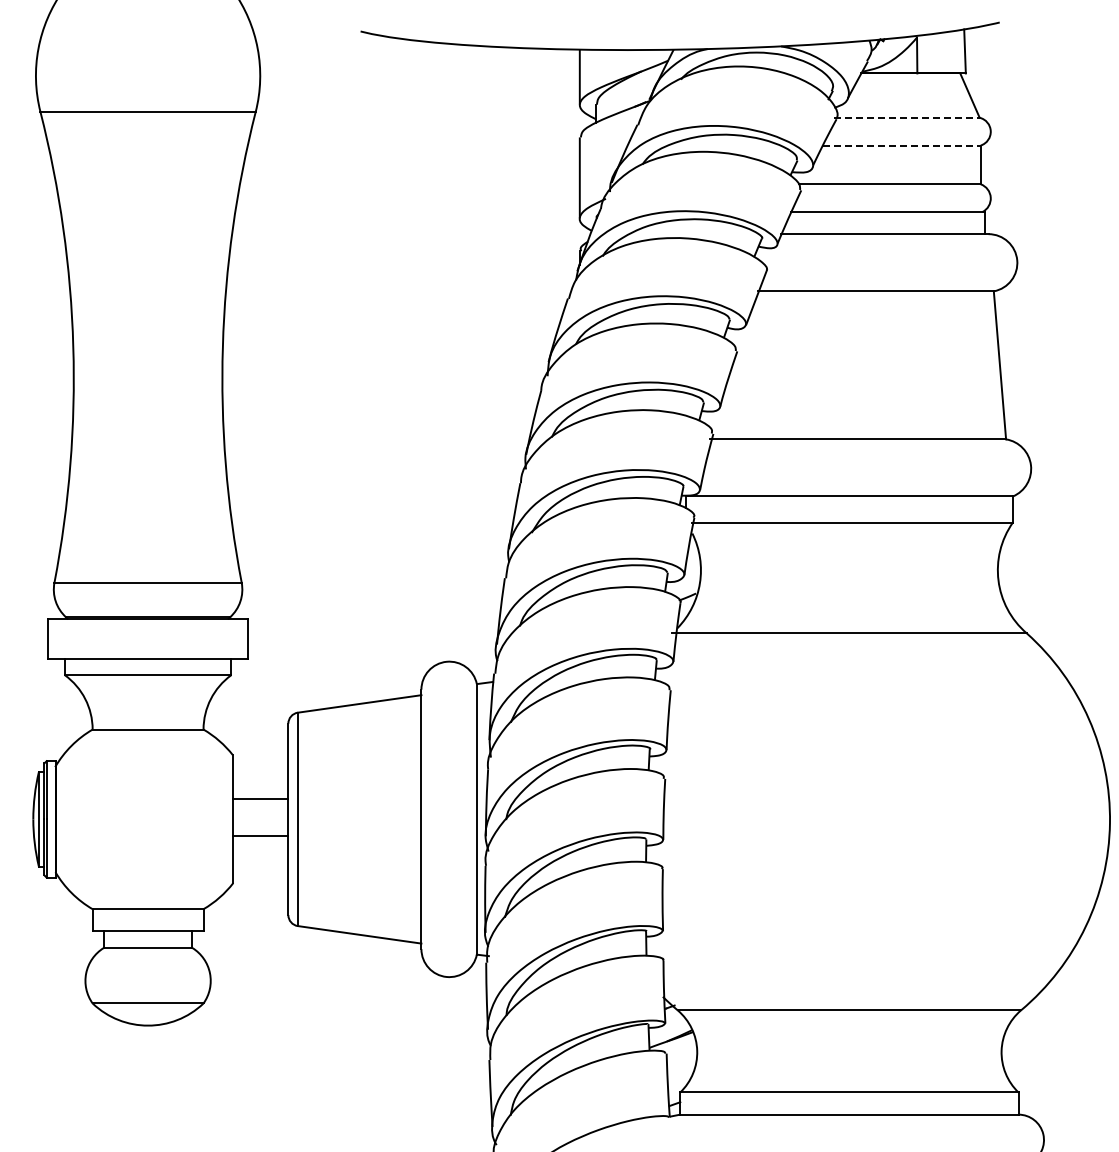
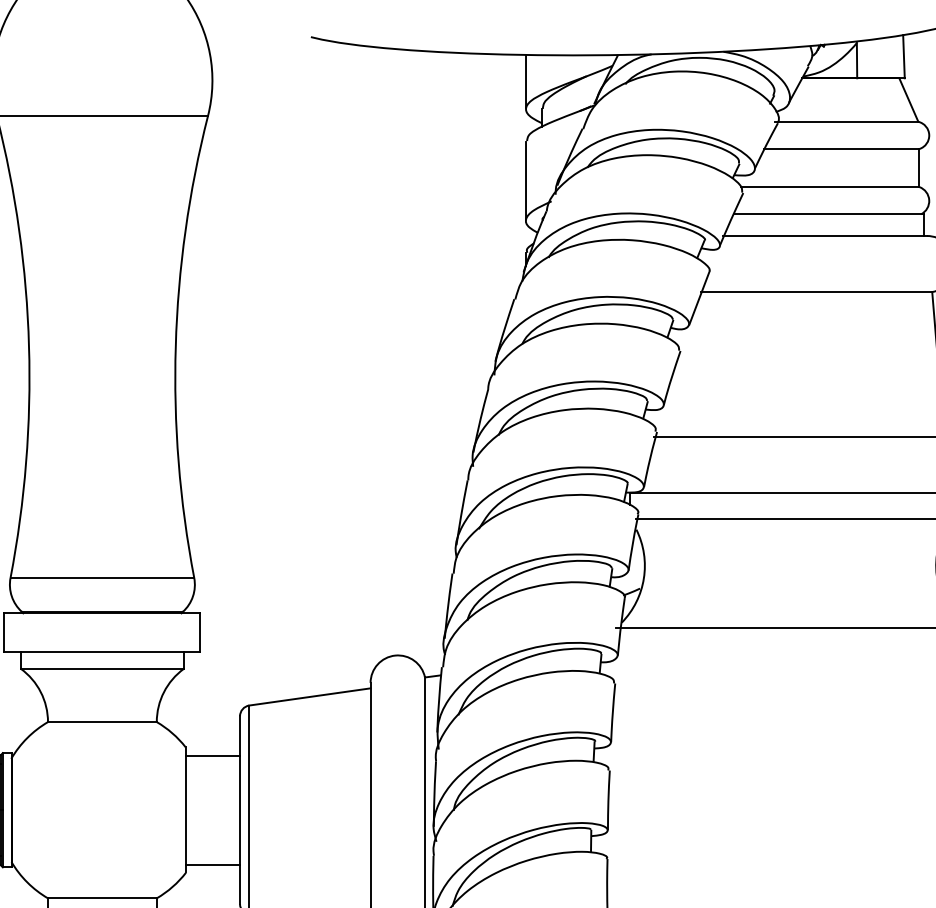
line: (906, 117) -> (846, 121), dashed -> solid
line: (902, 145) -> (842, 148), dashed -> solid
line: (260, 798) -> (212, 755), moved
line: (260, 835) -> (212, 864), moved

